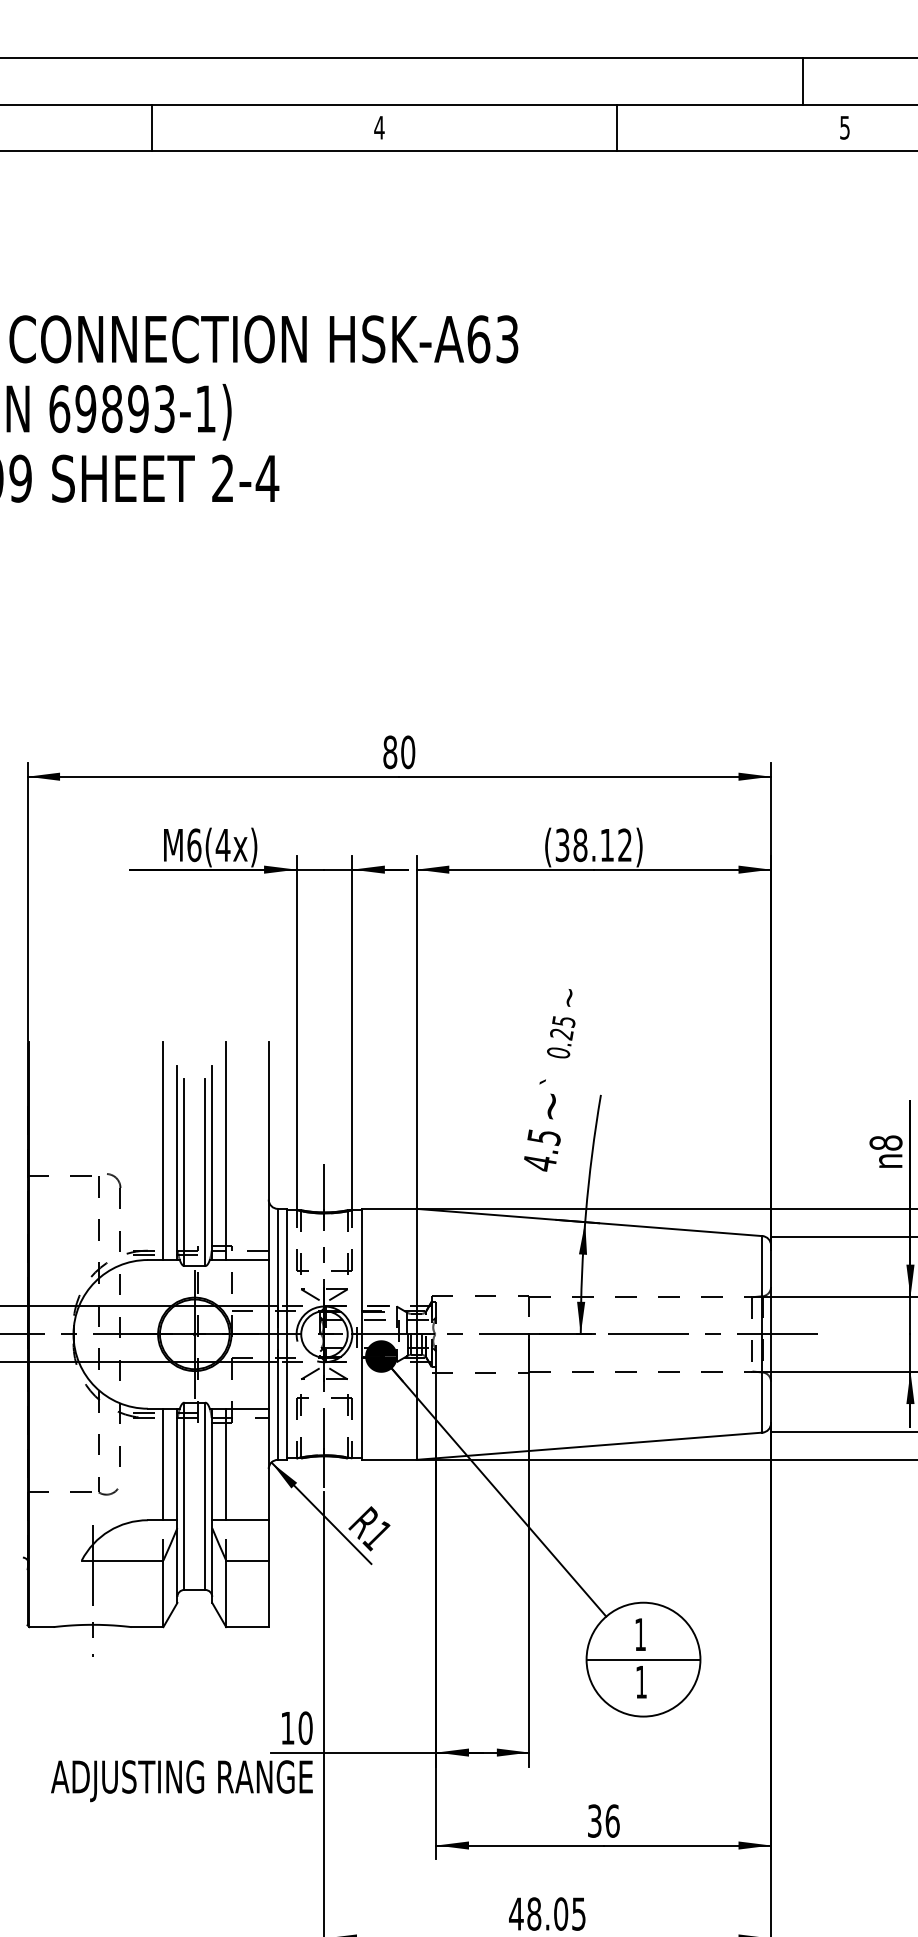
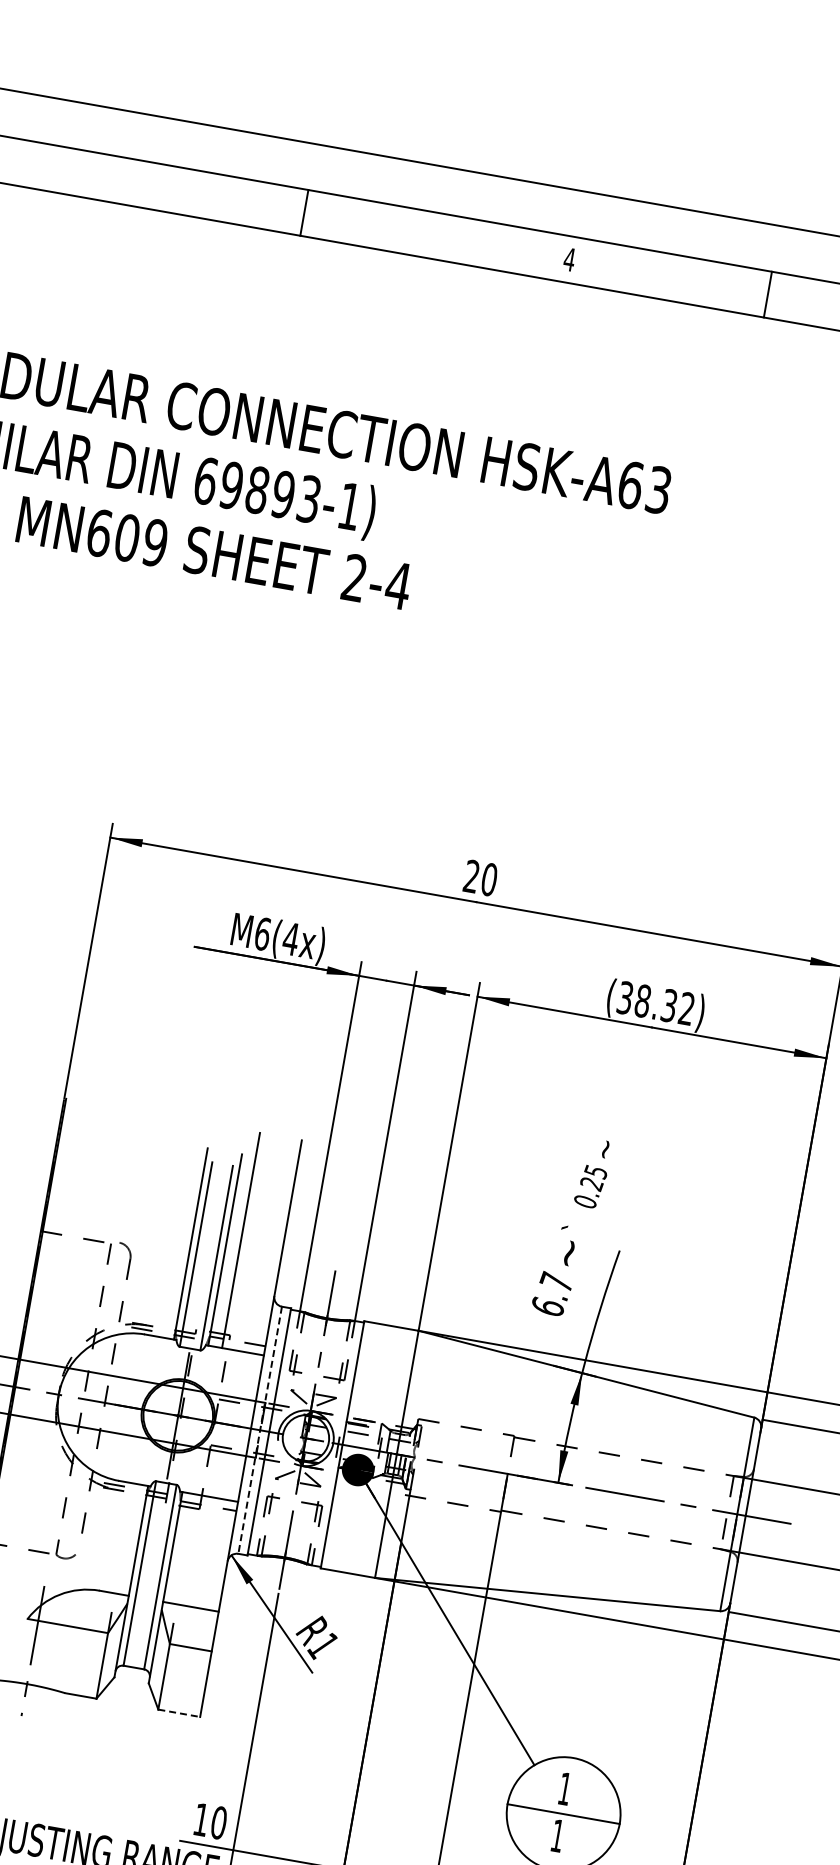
line: (152, 127) -> (304, 212), moved
line: (616, 127) -> (767, 294), moved
text: (390, 752) -> (472, 876), 80 -> 20
text: (606, 845) -> (668, 1005), (38.12) -> (38.32)
text: (541, 1149) -> (551, 1293), 4.5 -> 6.7
line: (163, 1150) -> (179, 1229), removed
line: (278, 1334) -> (260, 1430), solid -> dashed
line: (163, 1464) -> (124, 1538), removed
line: (226, 1464) -> (186, 1549), removed
line: (247, 1627) -> (179, 1713), solid -> dashed

